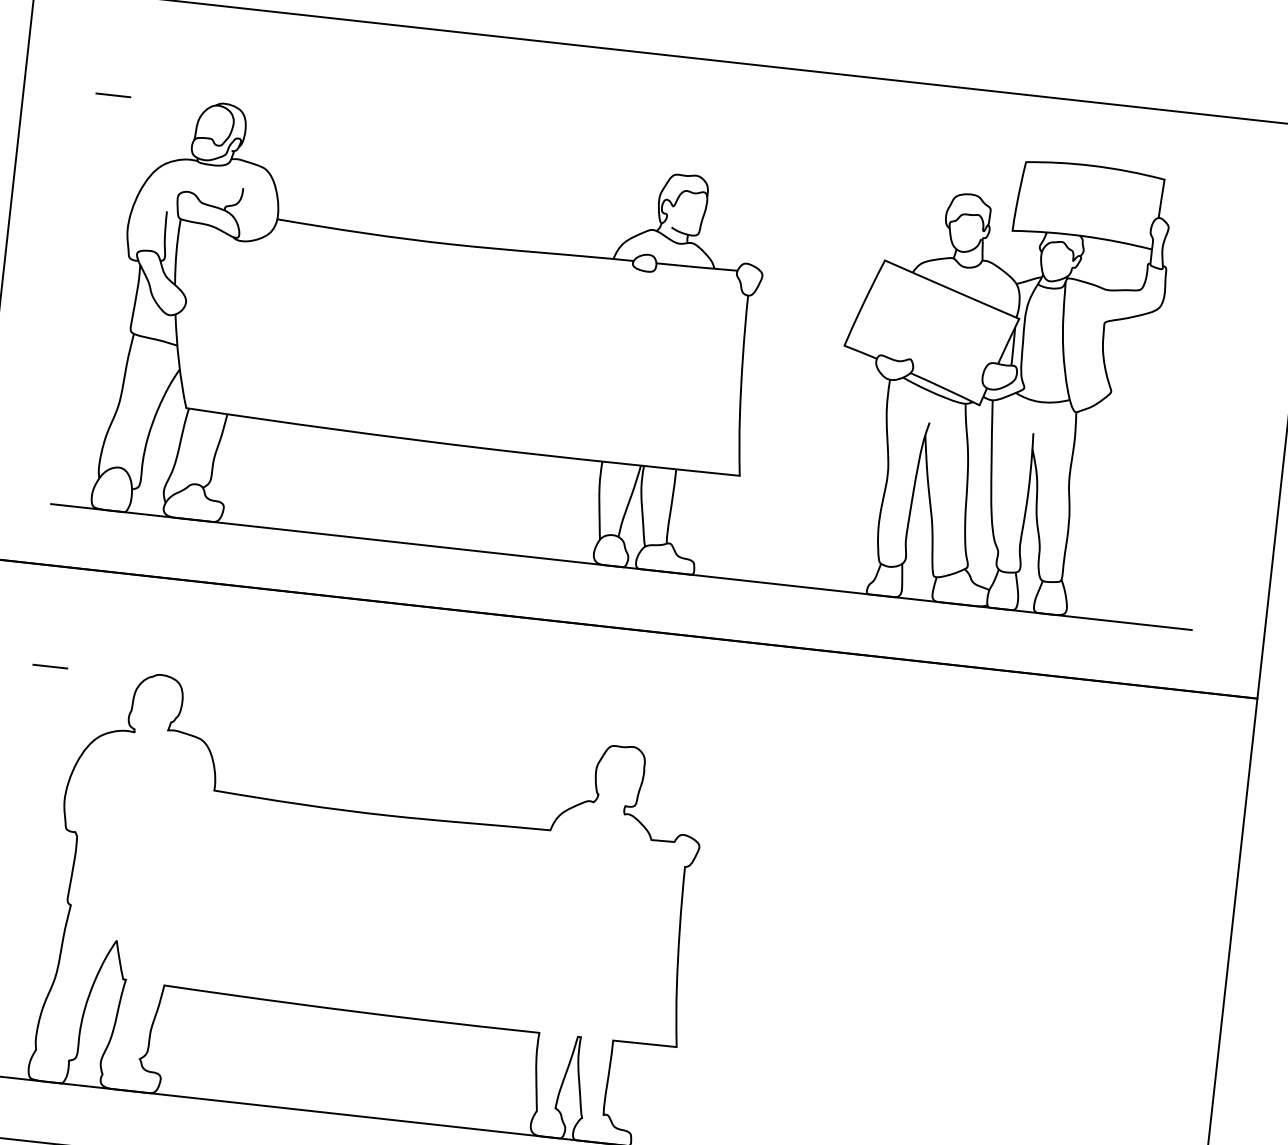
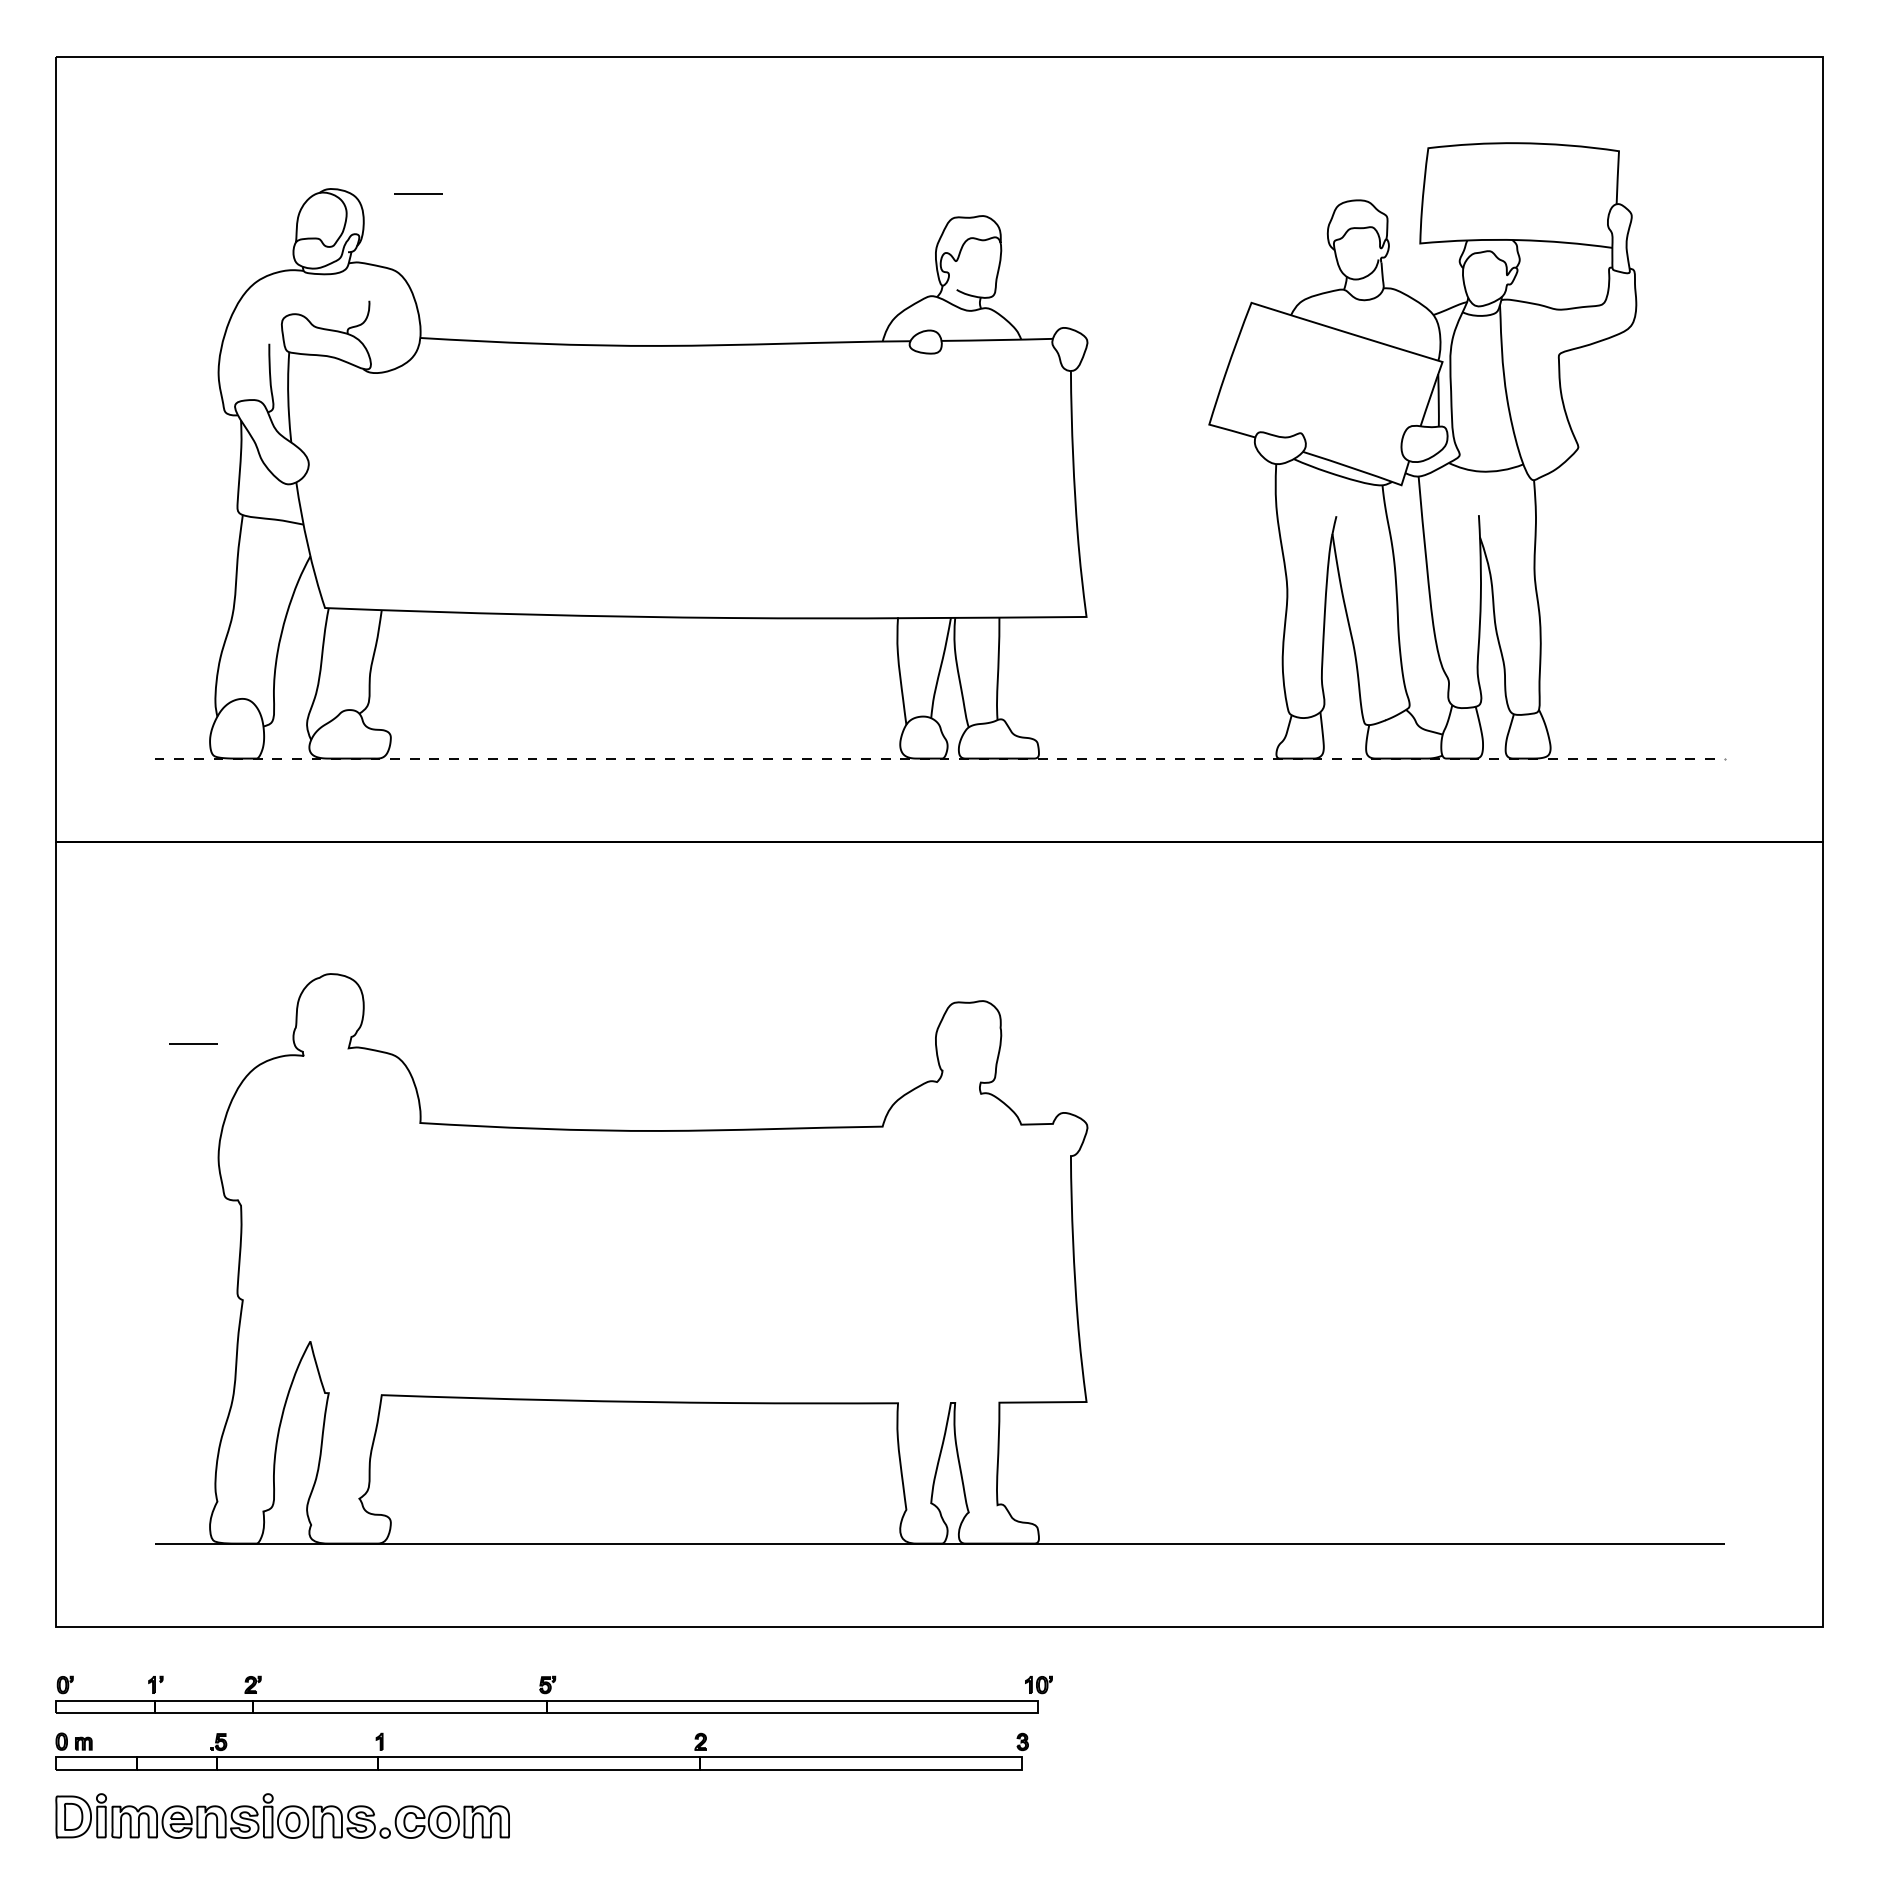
line: (113, 94) -> (418, 193), moved
line: (622, 567) -> (940, 758), solid -> dashed
line: (50, 666) -> (193, 1043), moved

